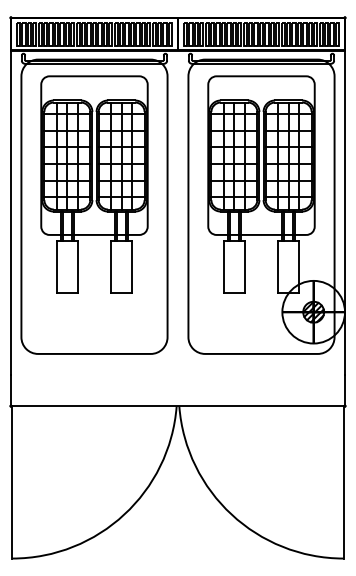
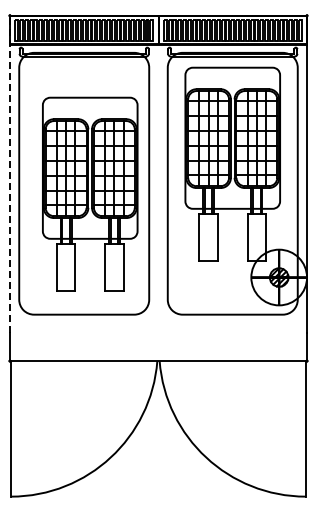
part: (94, 184) -> (90, 193), moved
line: (10, 196) -> (9, 174), solid -> dashed

